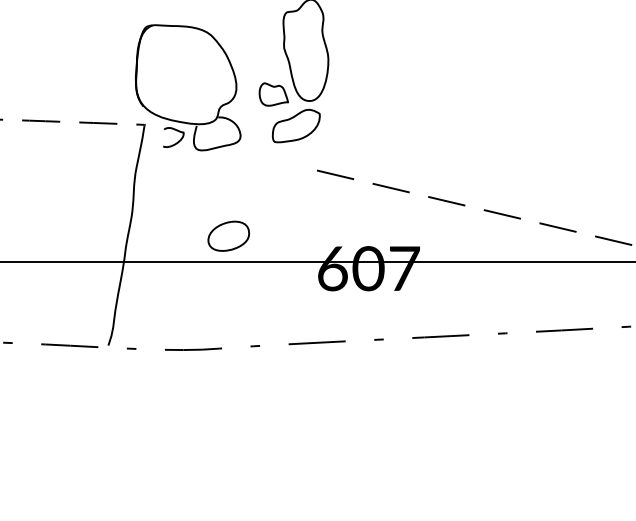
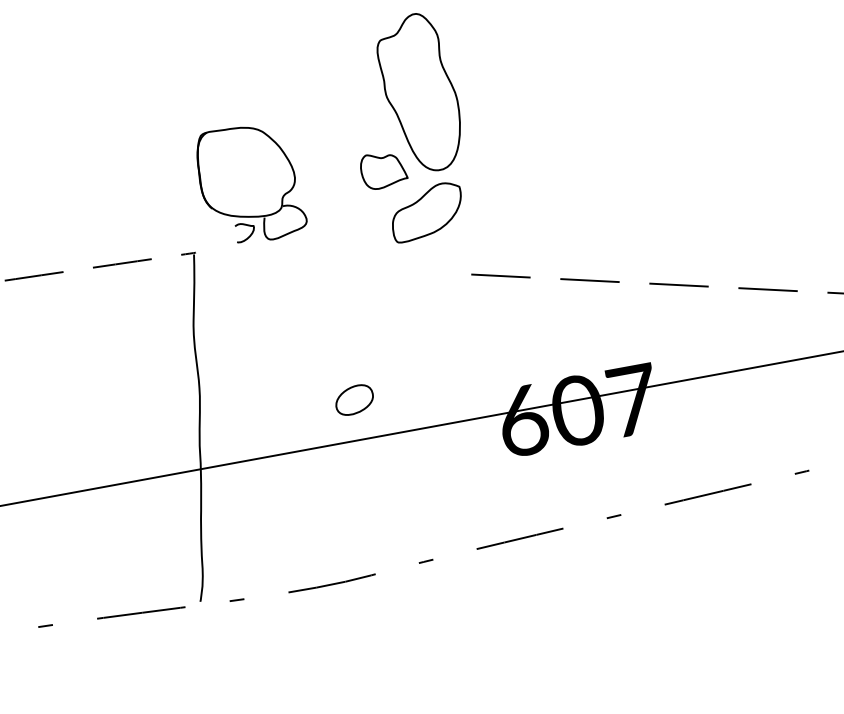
part: (187, 87) -> (249, 183), size x0.6
part: (228, 235) -> (353, 399), size x0.6

